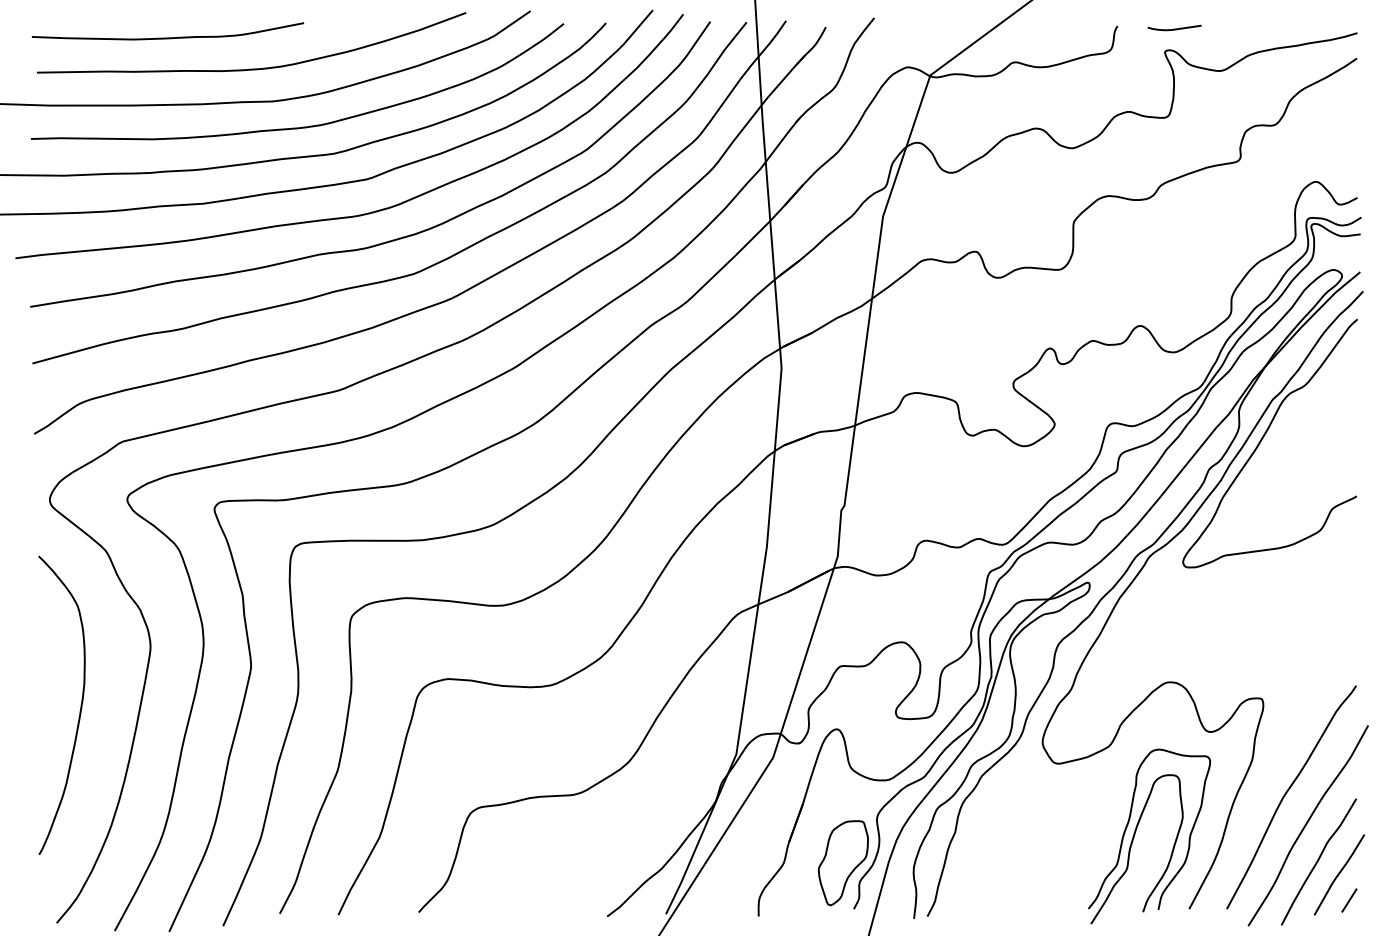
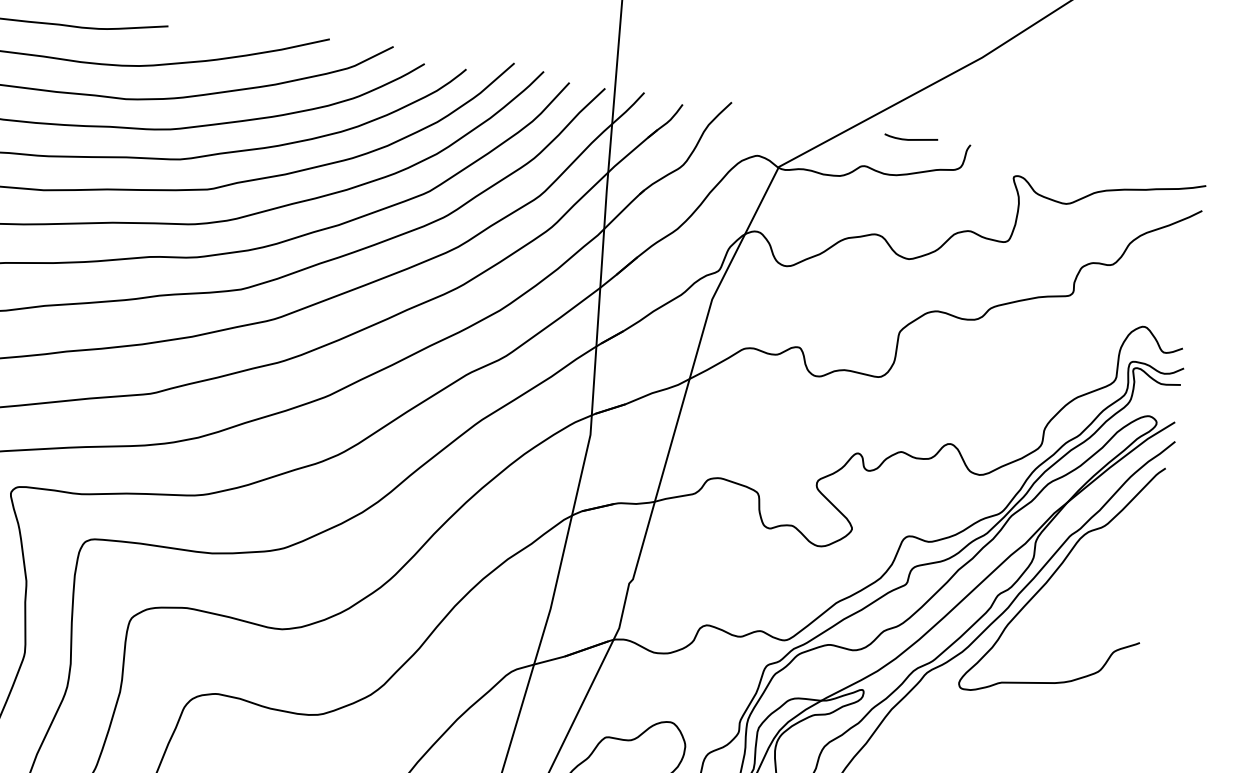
curve: (1174, 28) -> (911, 138), moved

